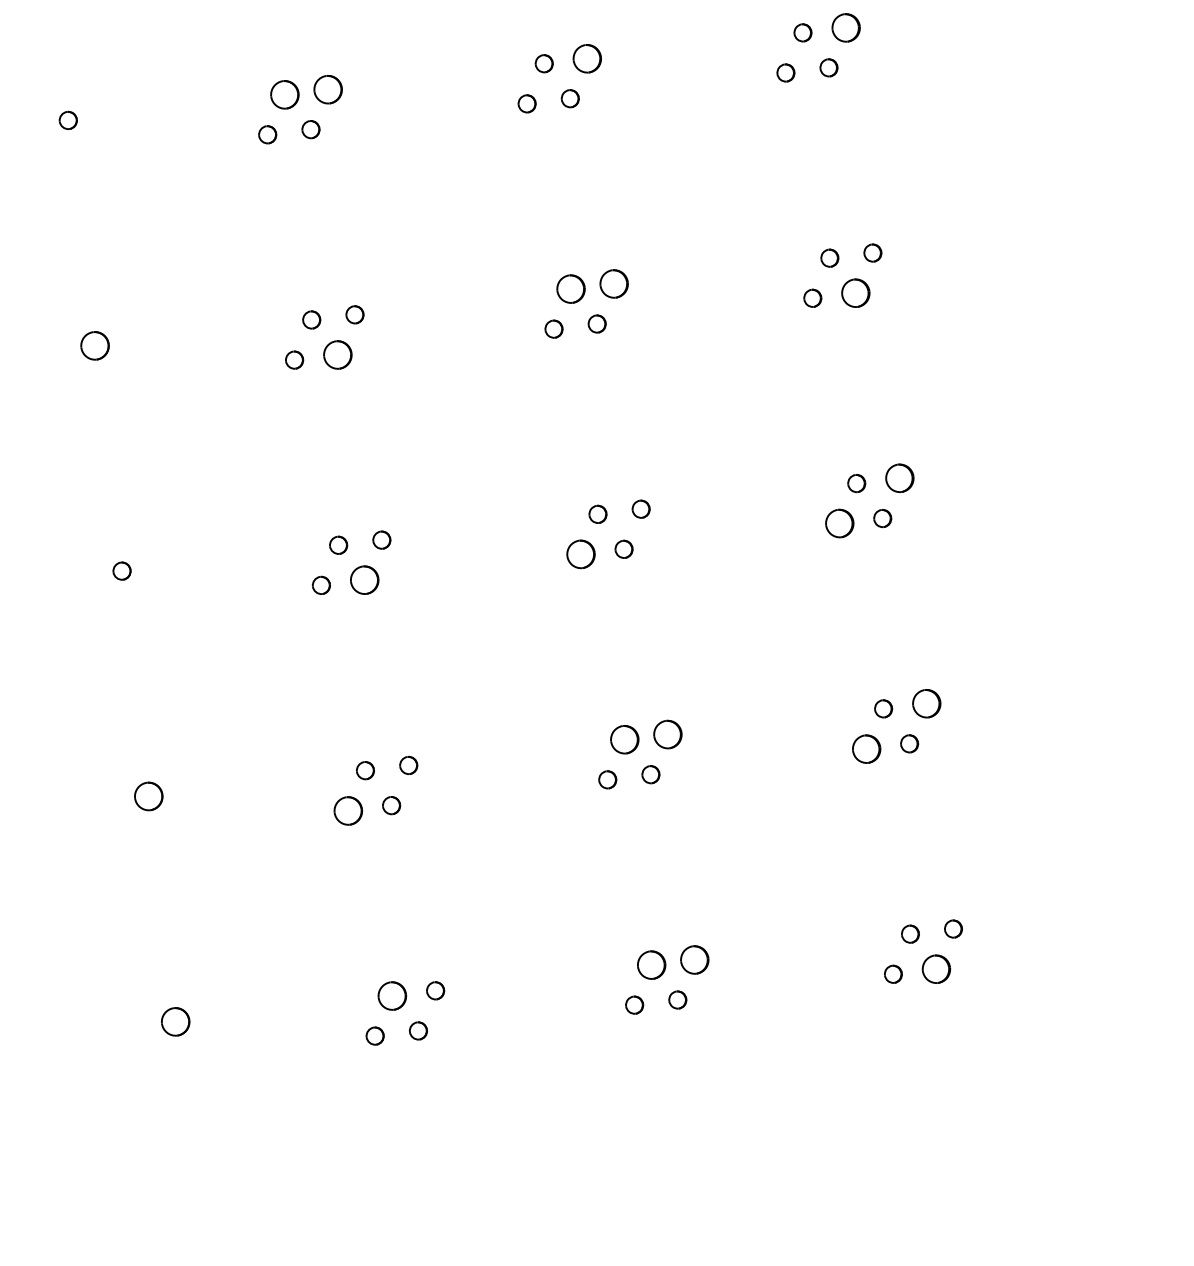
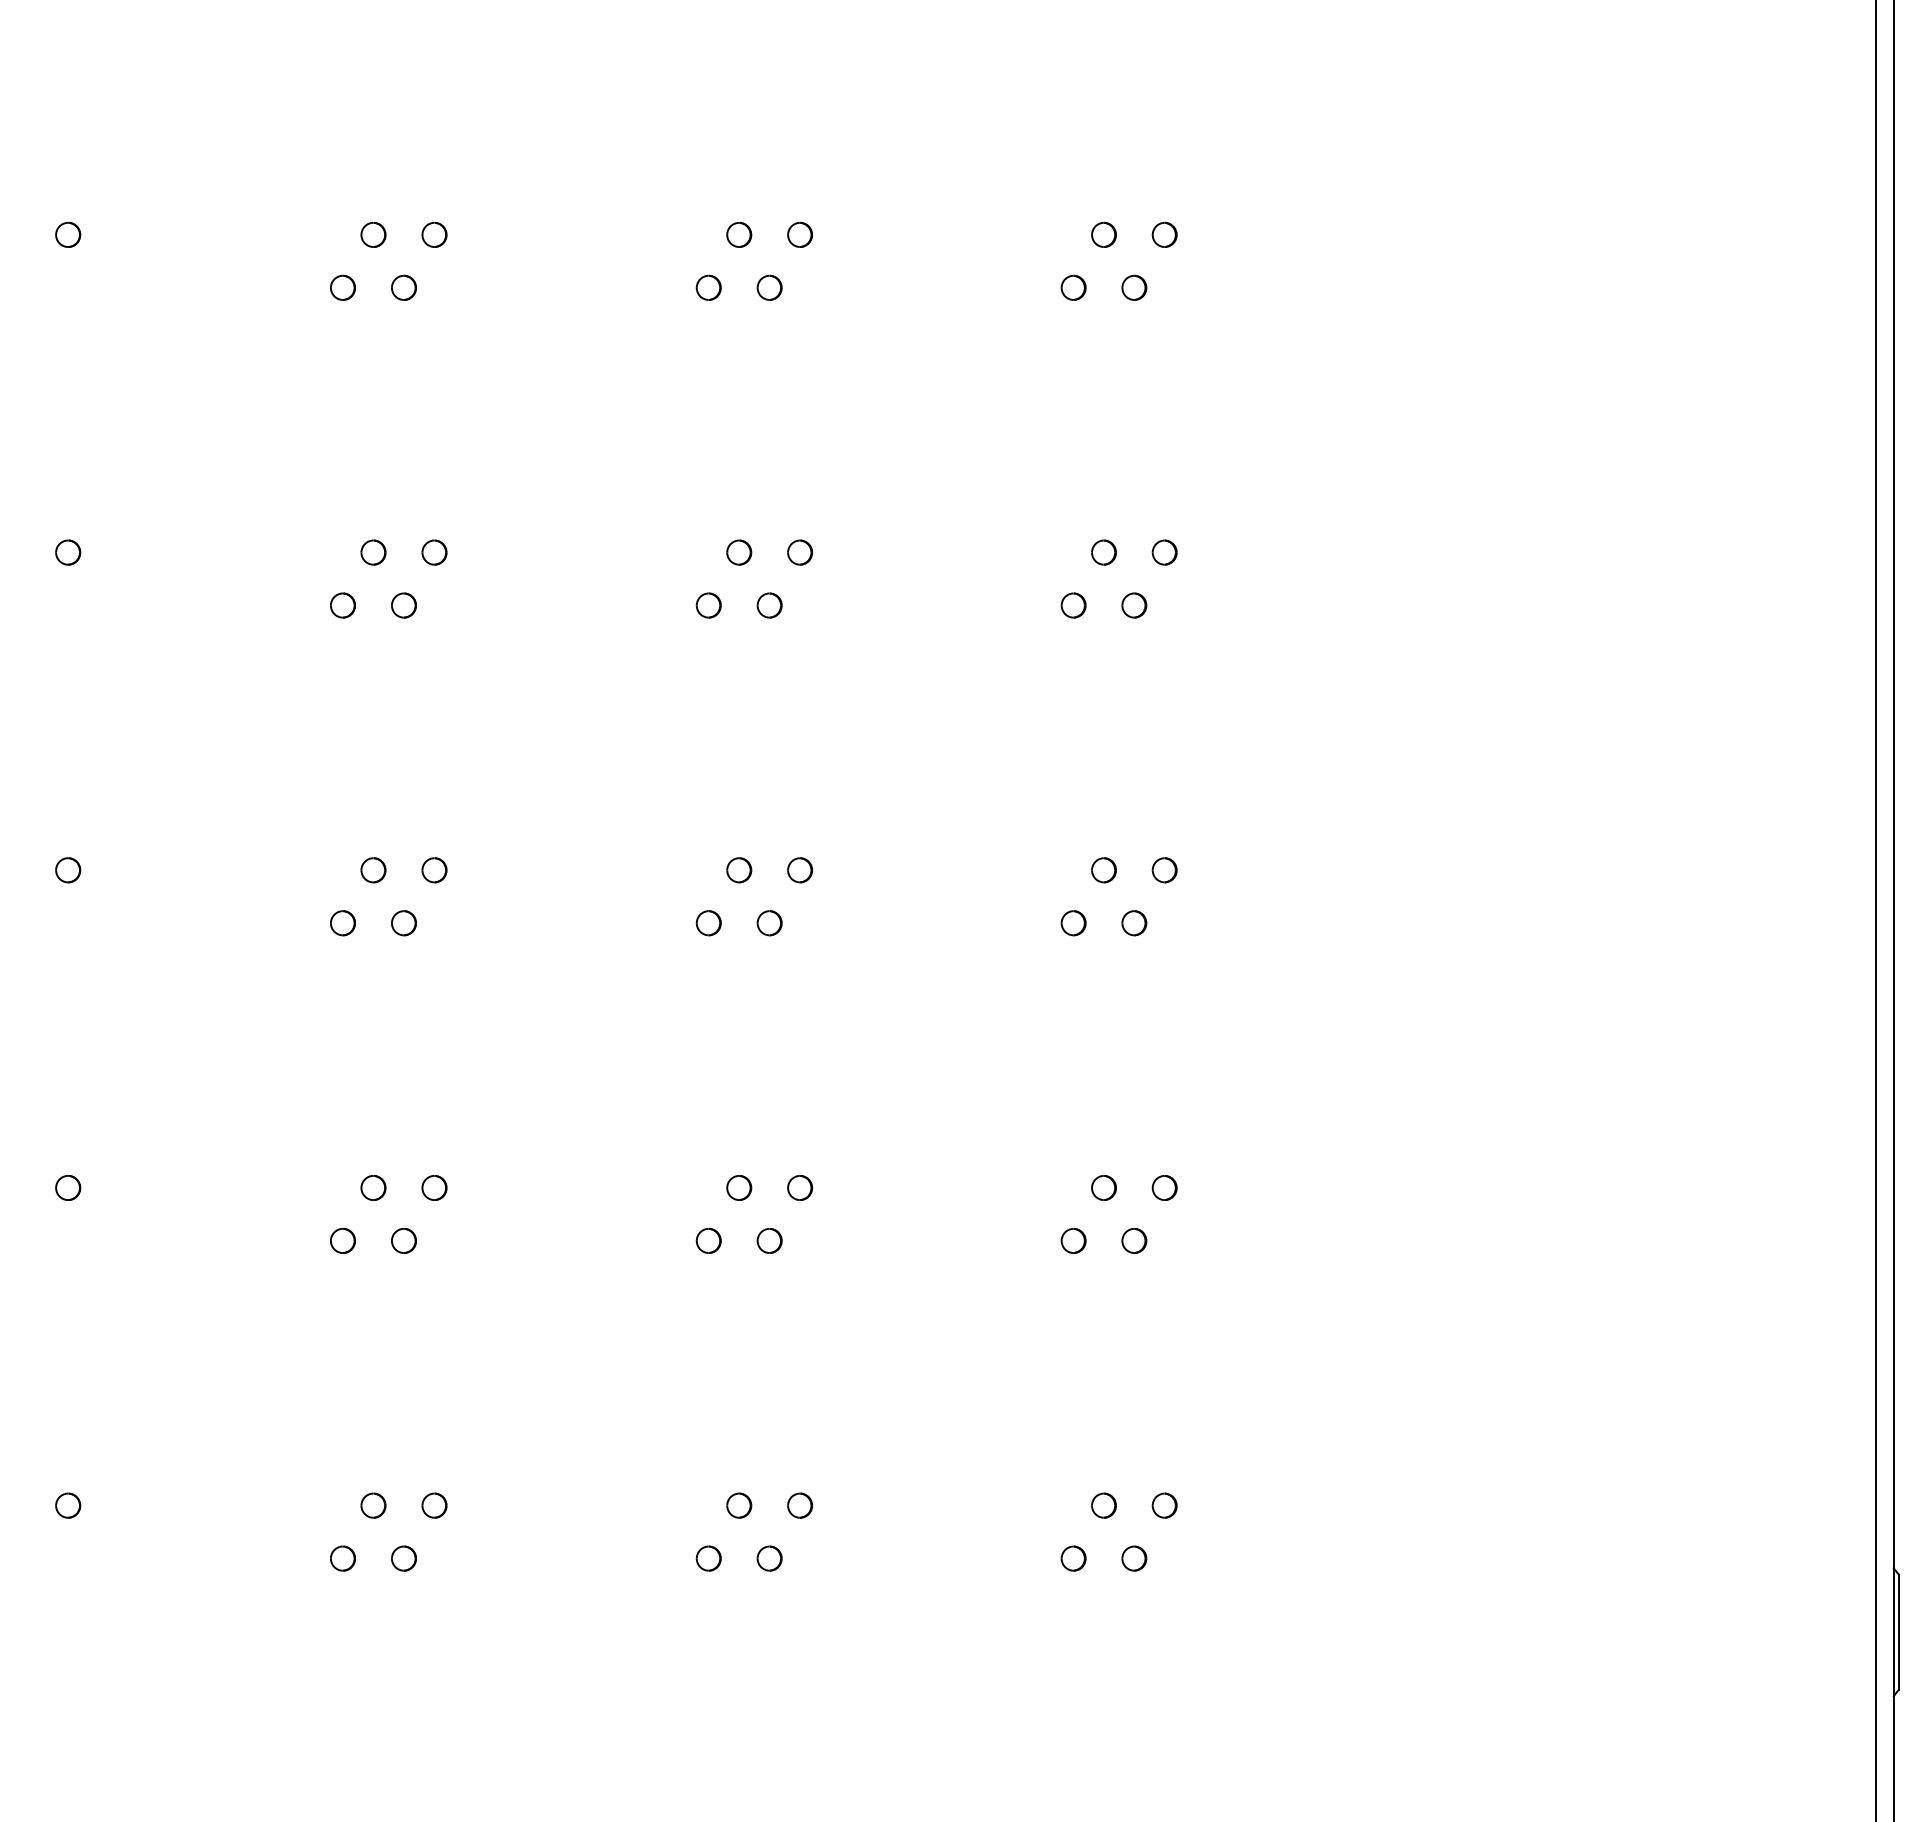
part: (845, 27) -> (1164, 234), size x0.62
part: (587, 58) -> (800, 234), size x0.62
part: (328, 89) -> (434, 234), size x0.62
part: (284, 94) -> (373, 234), size x0.62
part: (614, 283) -> (800, 552), size x0.62
part: (571, 288) -> (739, 552), size x0.62
part: (855, 293) -> (1134, 605), size x0.62
part: (95, 345) -> (68, 552), size x0.62
part: (337, 354) -> (403, 605), size x0.62
part: (899, 478) -> (1164, 870), size x0.62
part: (839, 523) -> (1073, 923), size x0.62
part: (580, 554) -> (708, 923), size x0.62
part: (364, 580) -> (403, 923), size x0.62
part: (926, 703) -> (1164, 1187), size x0.62
part: (668, 734) -> (800, 1187), size x0.62
part: (625, 739) -> (739, 1187), size x0.62
part: (866, 748) -> (1073, 1240), size x0.62
part: (149, 796) -> (68, 1187), size x0.62
part: (347, 810) -> (342, 1240), size x0.62
part: (695, 959) -> (800, 1505), size x0.62
part: (651, 964) -> (739, 1505), size x0.62
part: (936, 969) -> (1134, 1558), size x0.62
part: (392, 995) -> (373, 1505), size x0.62
part: (175, 1021) -> (68, 1505), size x0.62

